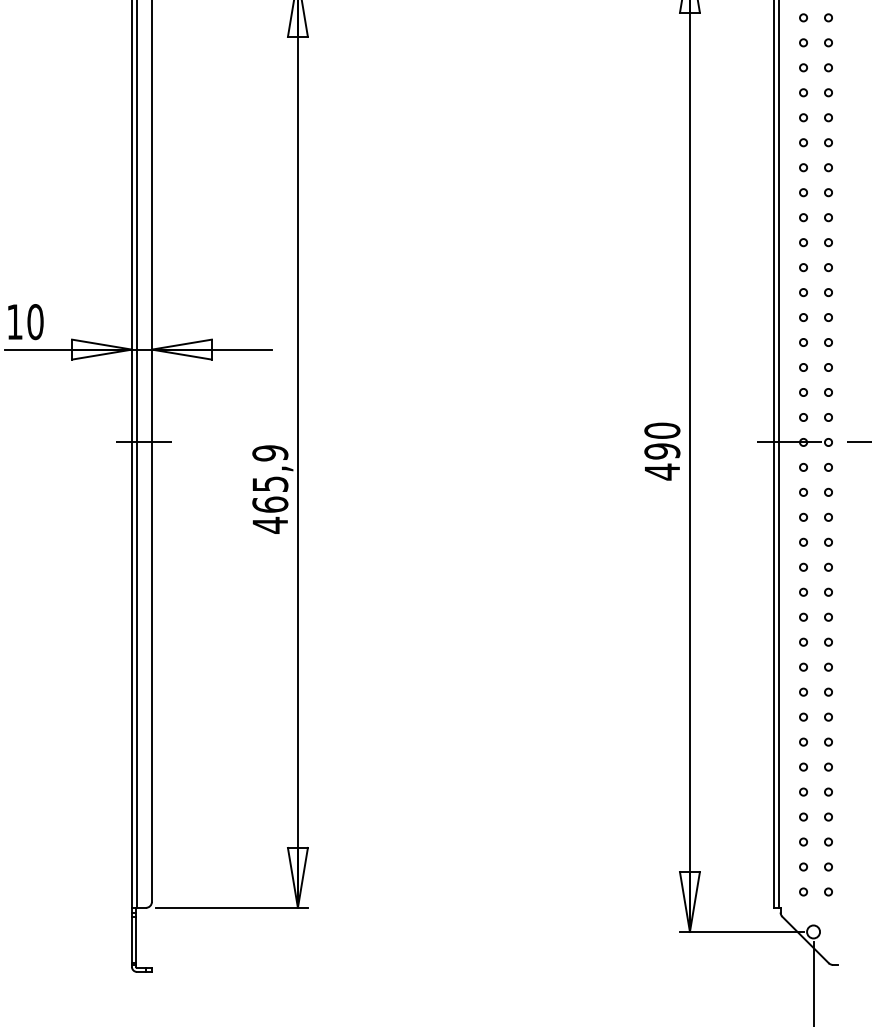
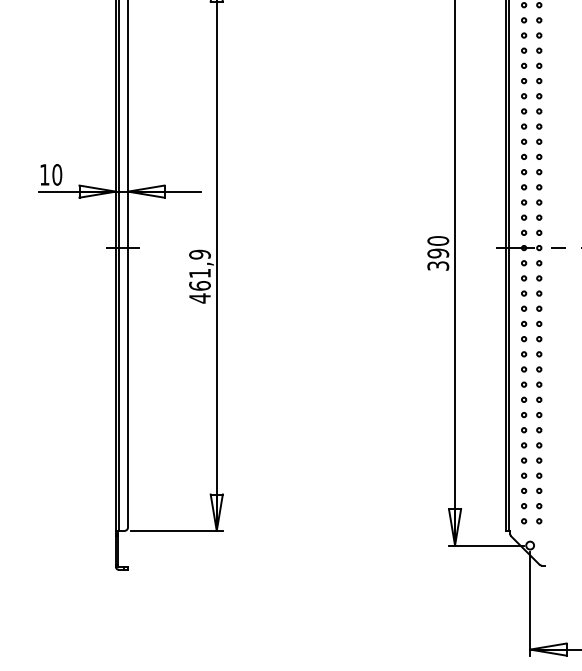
text: (662, 471) -> (438, 265), 490 -> 390
text: (269, 484) -> (199, 273), 465,9 -> 461,9

